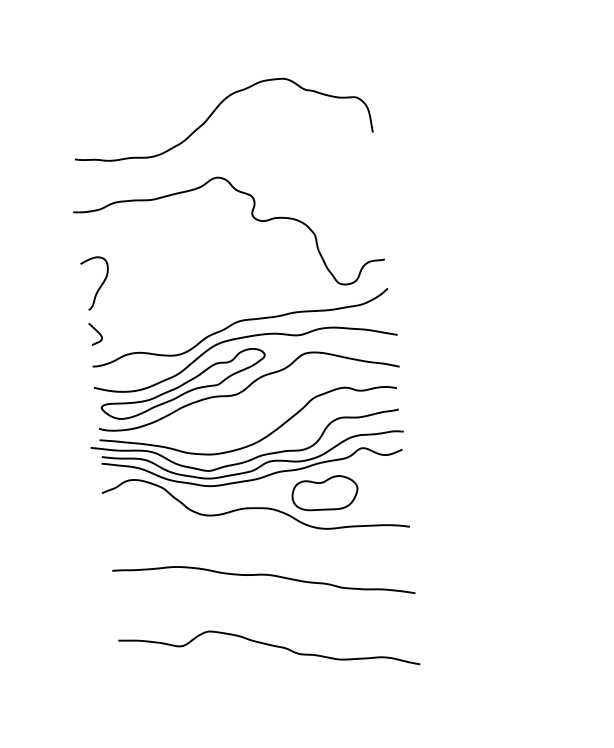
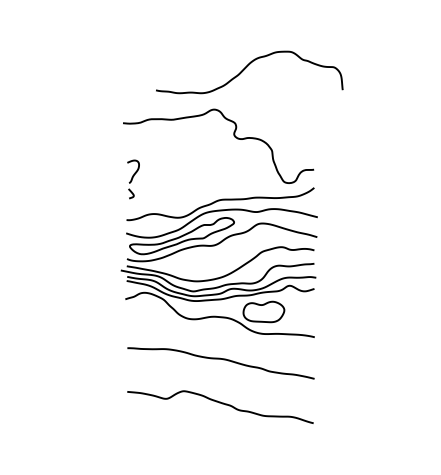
curve: (216, 111) -> (246, 68), moved
part: (97, 300) -> (133, 179), size x0.7

